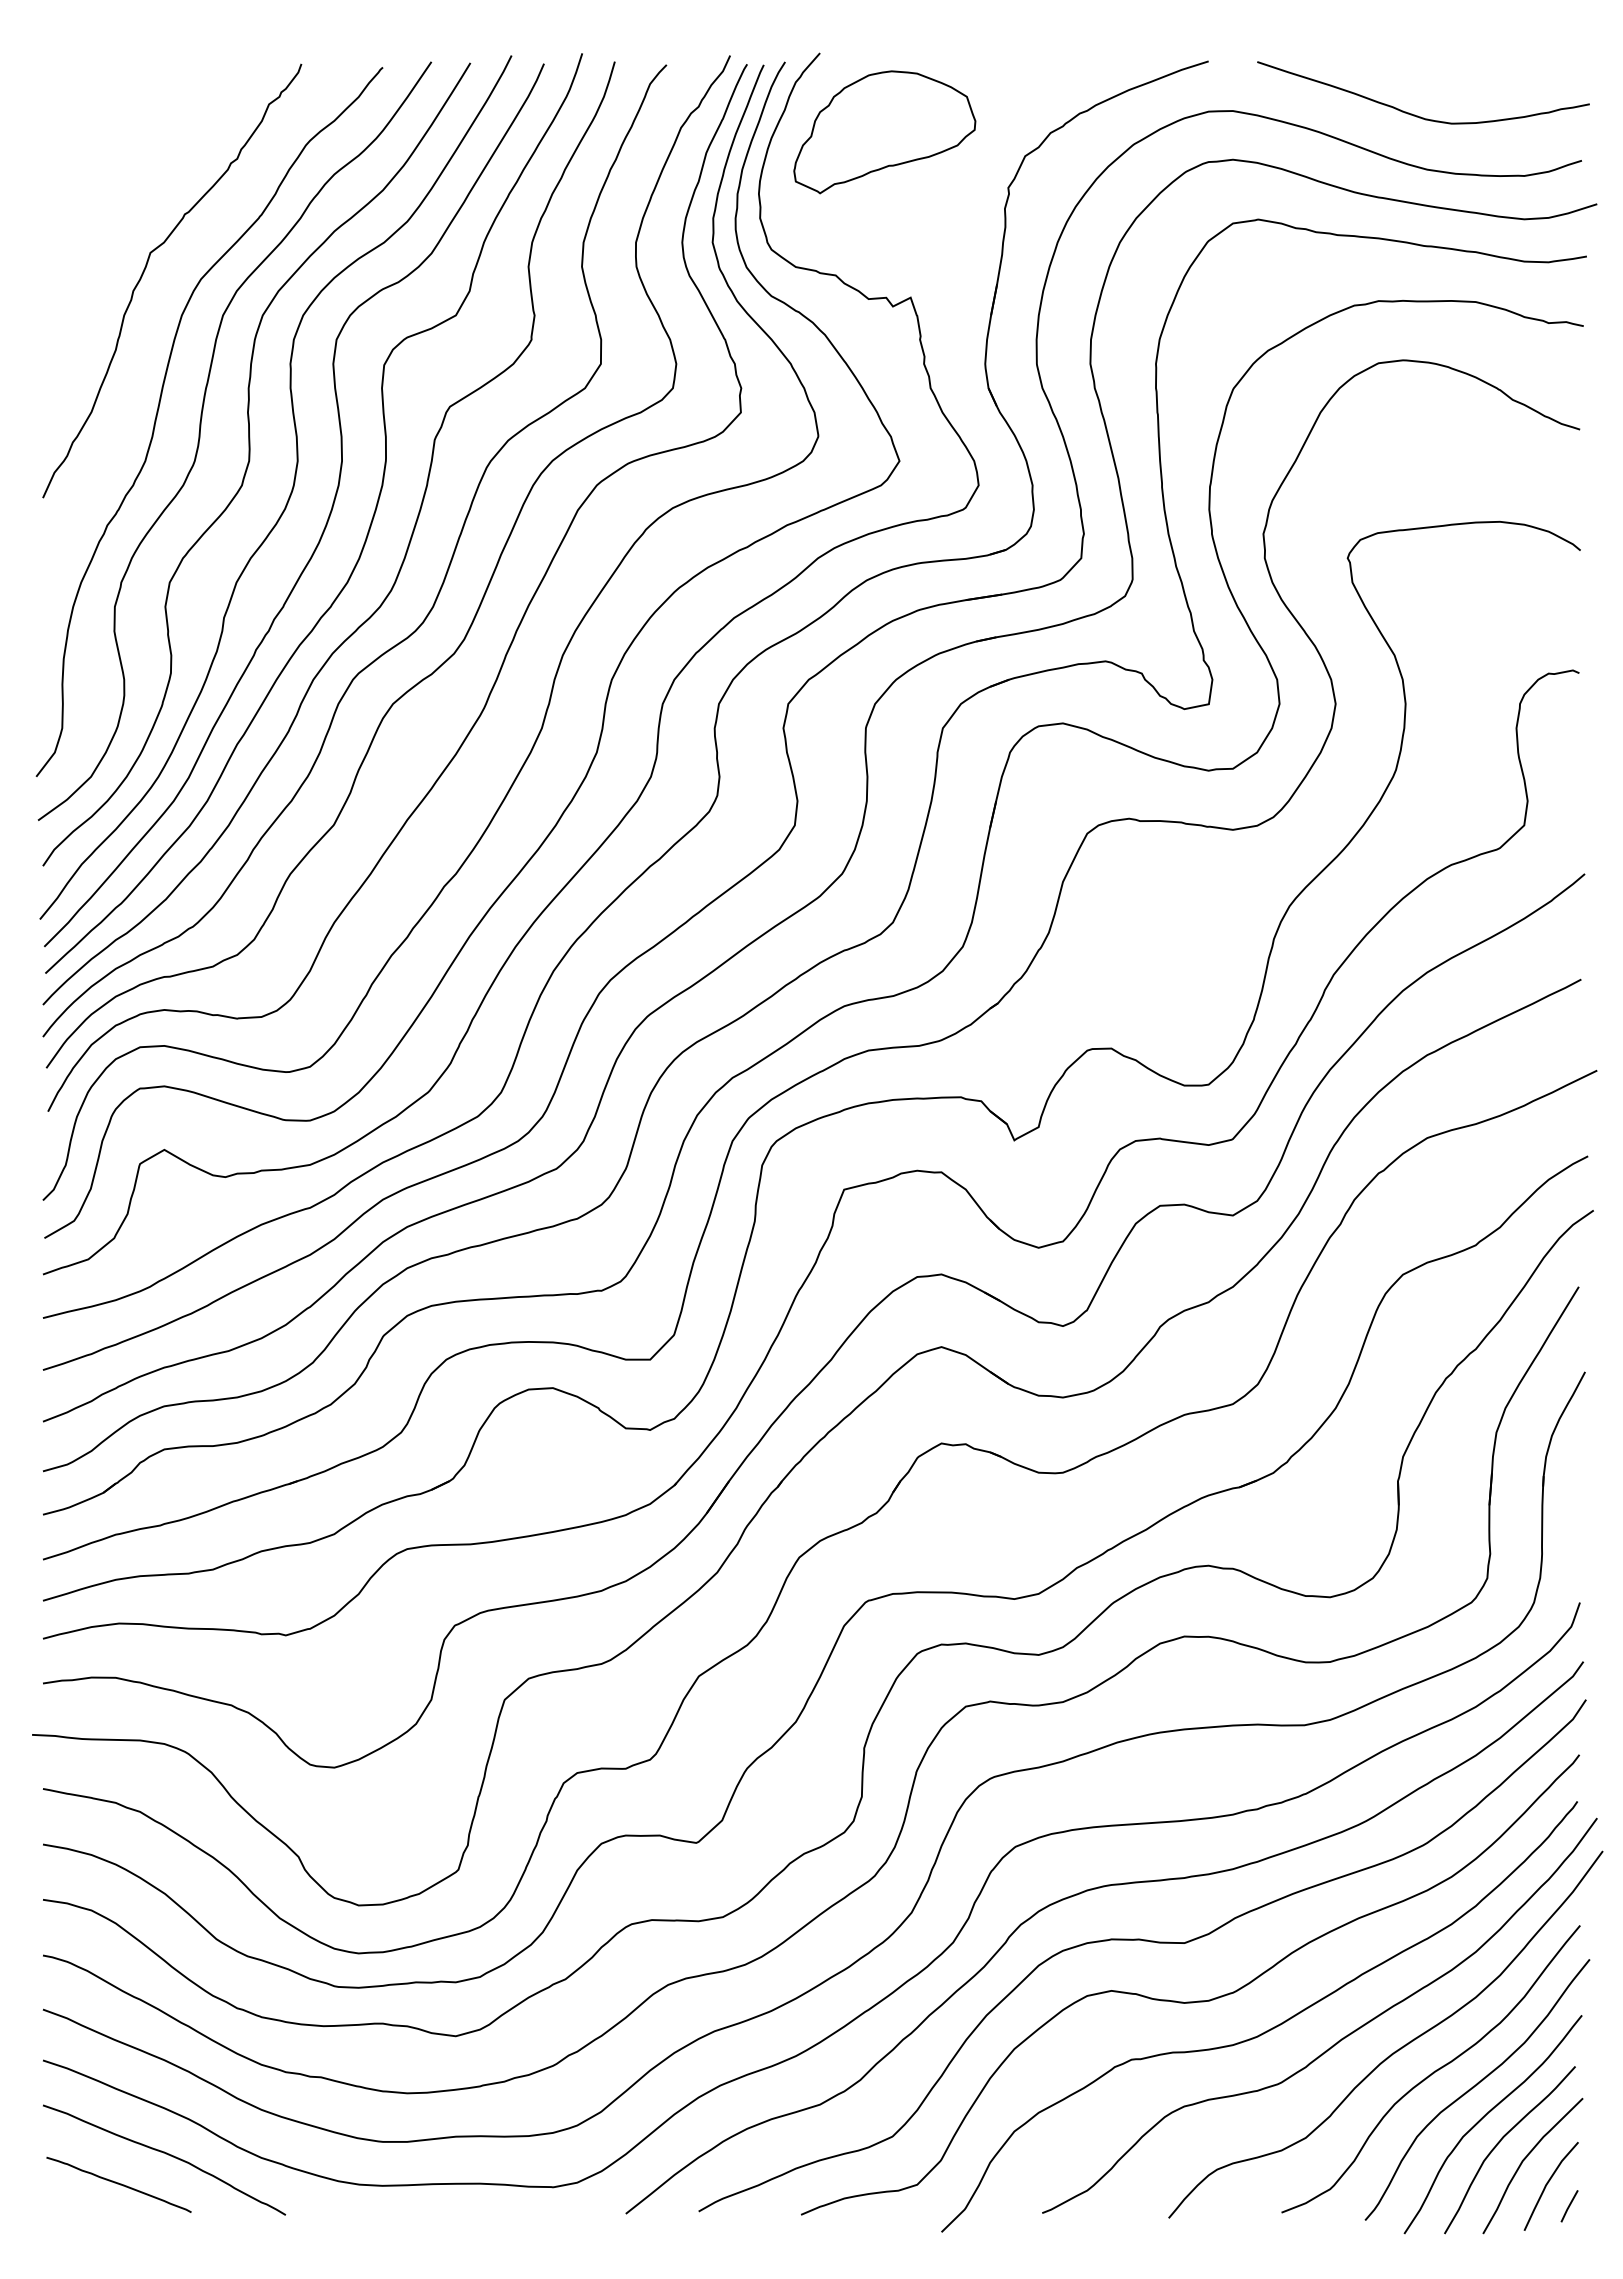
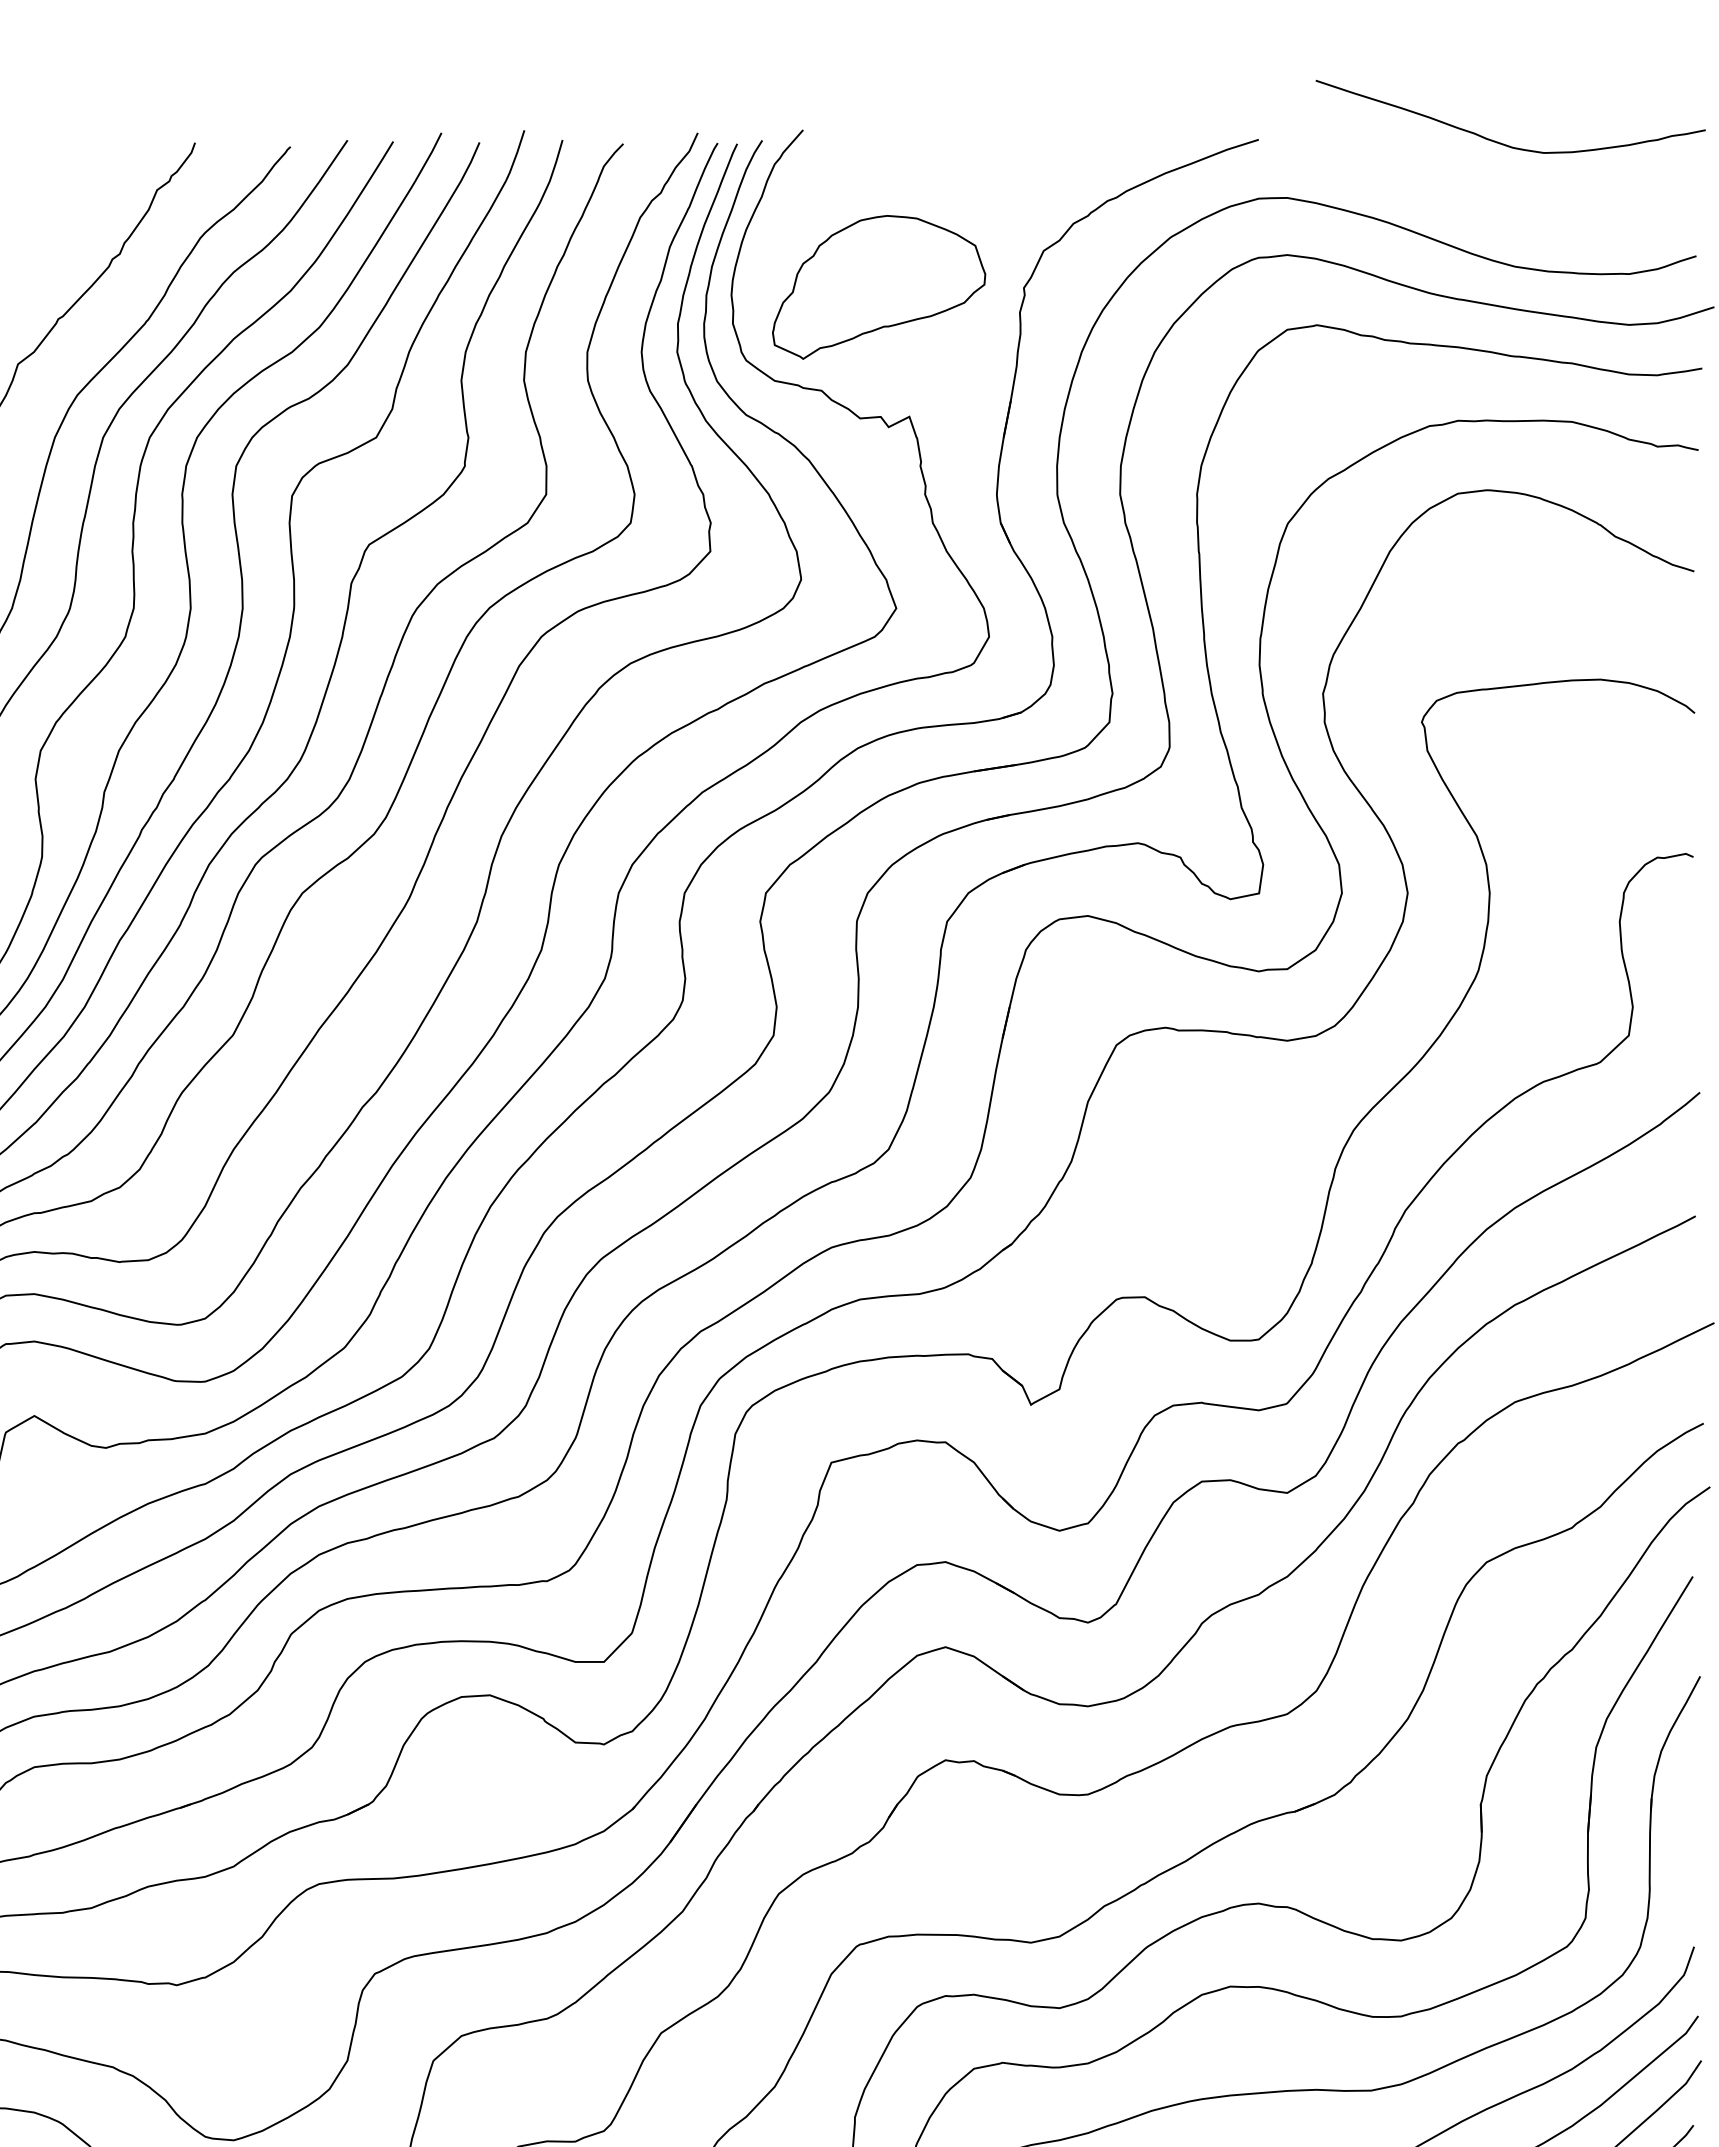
curve: (1412, 113) -> (1497, 141), moved
part: (884, 132) -> (878, 287), moved

